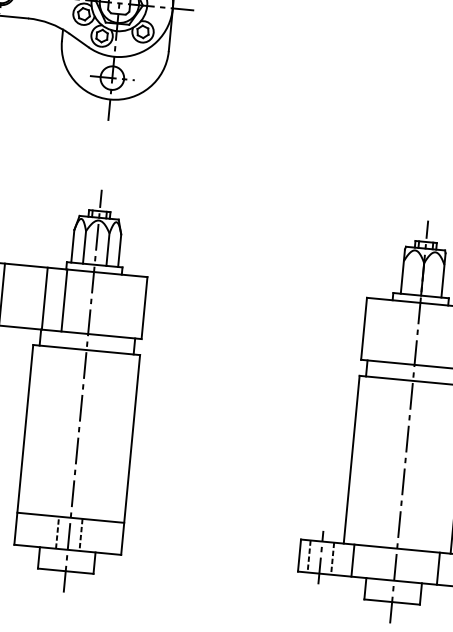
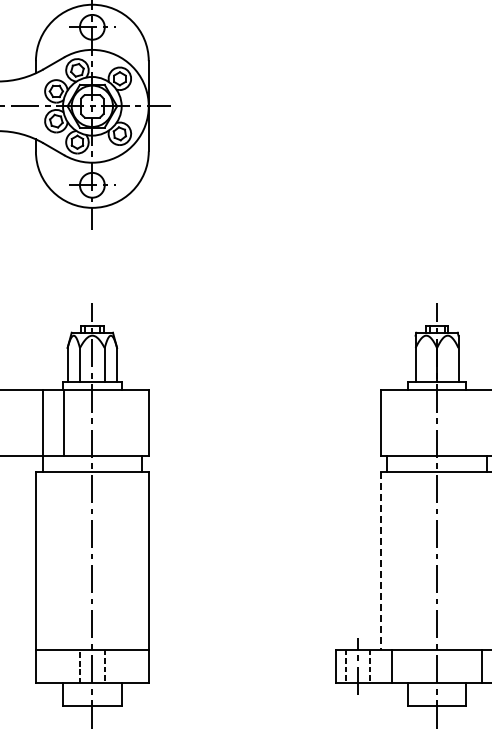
line: (351, 460) -> (380, 561), solid -> dashed

